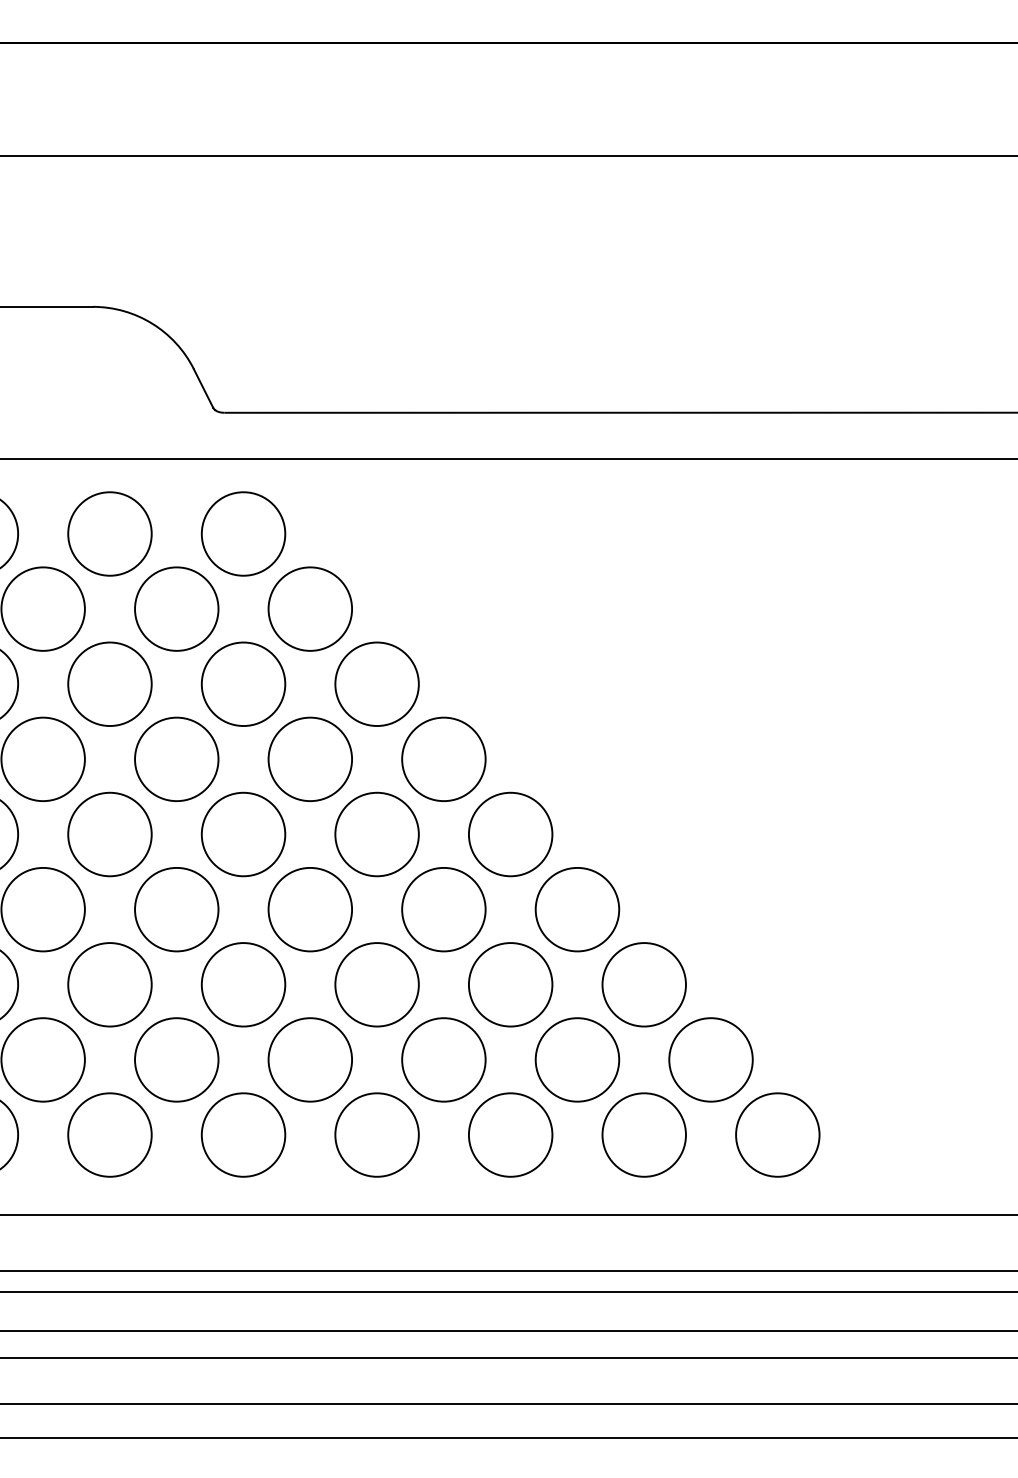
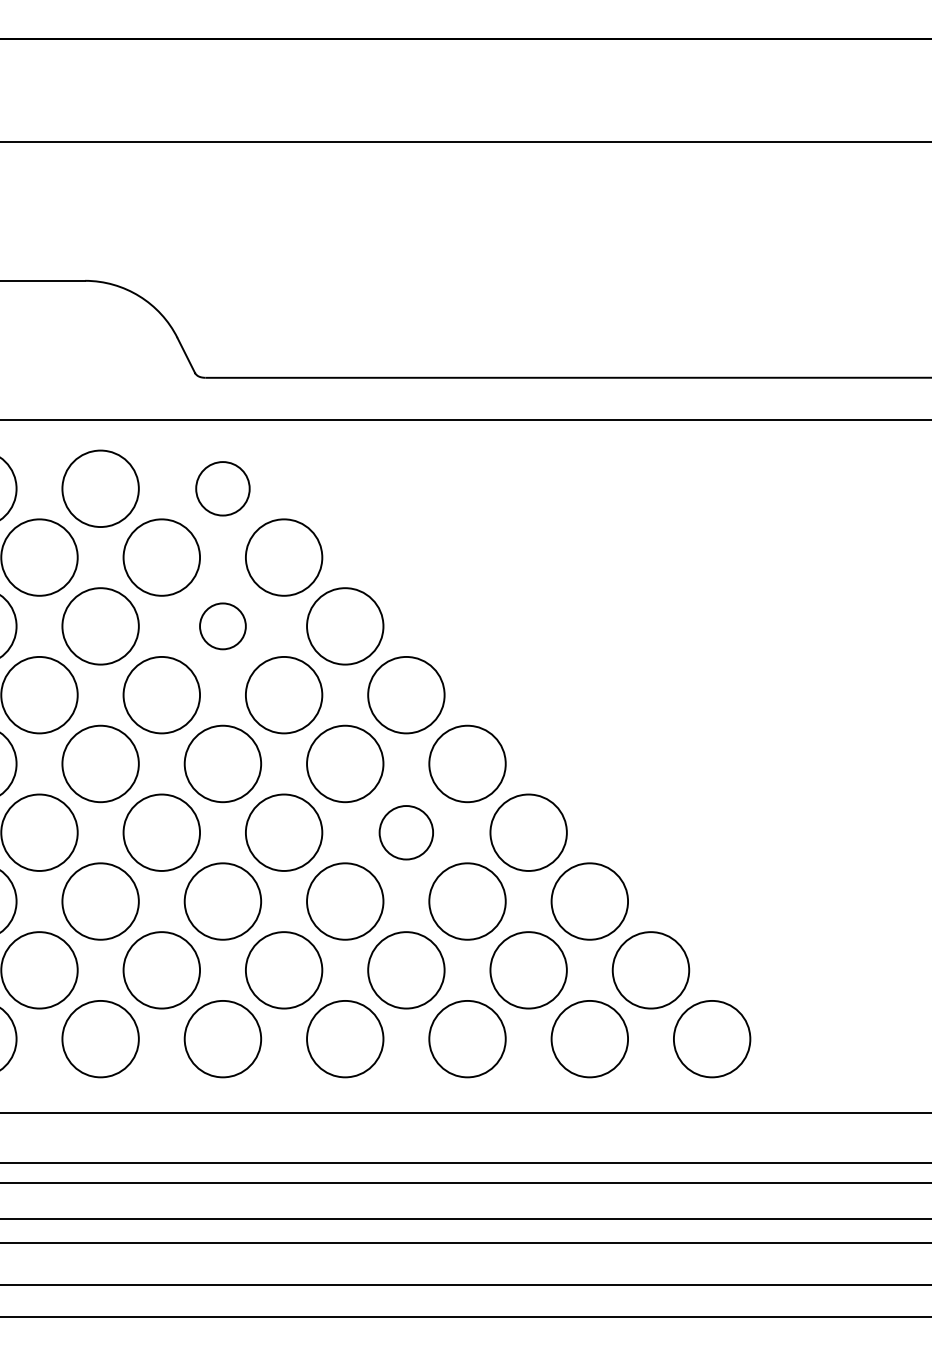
circle: (243, 533) -> (222, 488), size x0.7
circle: (243, 684) -> (222, 626), size x0.6
circle: (443, 909) -> (406, 832), size x0.7

